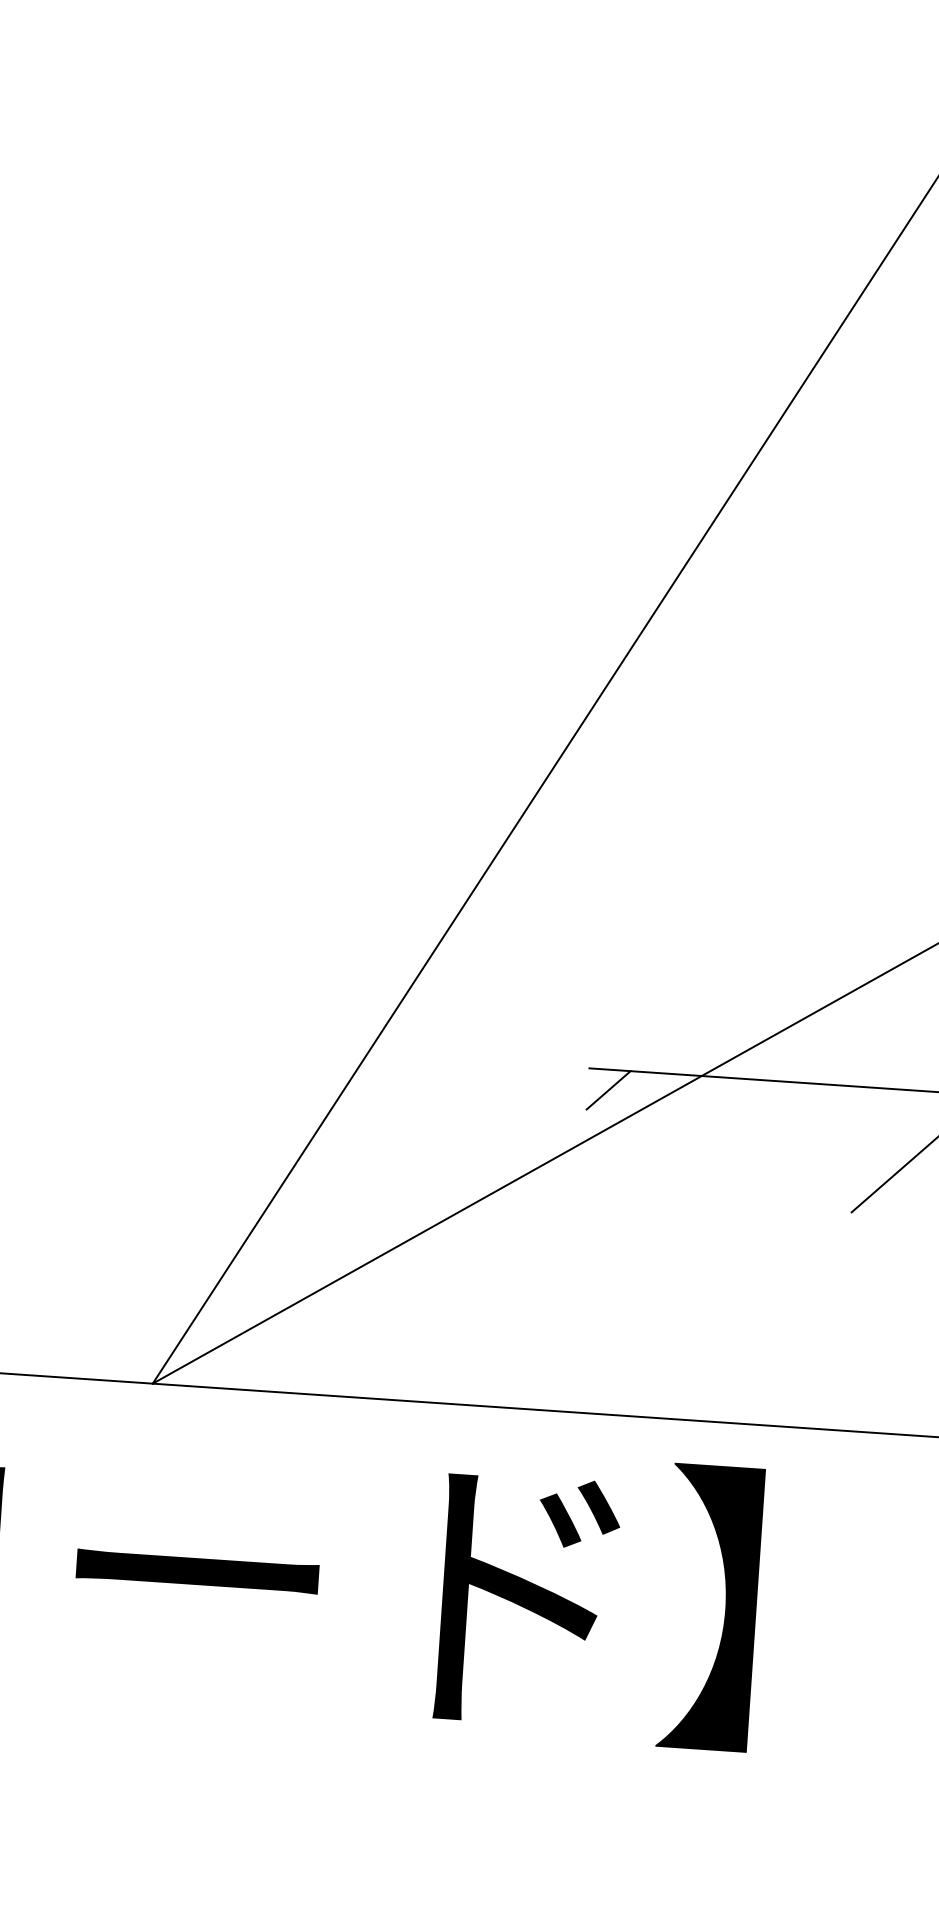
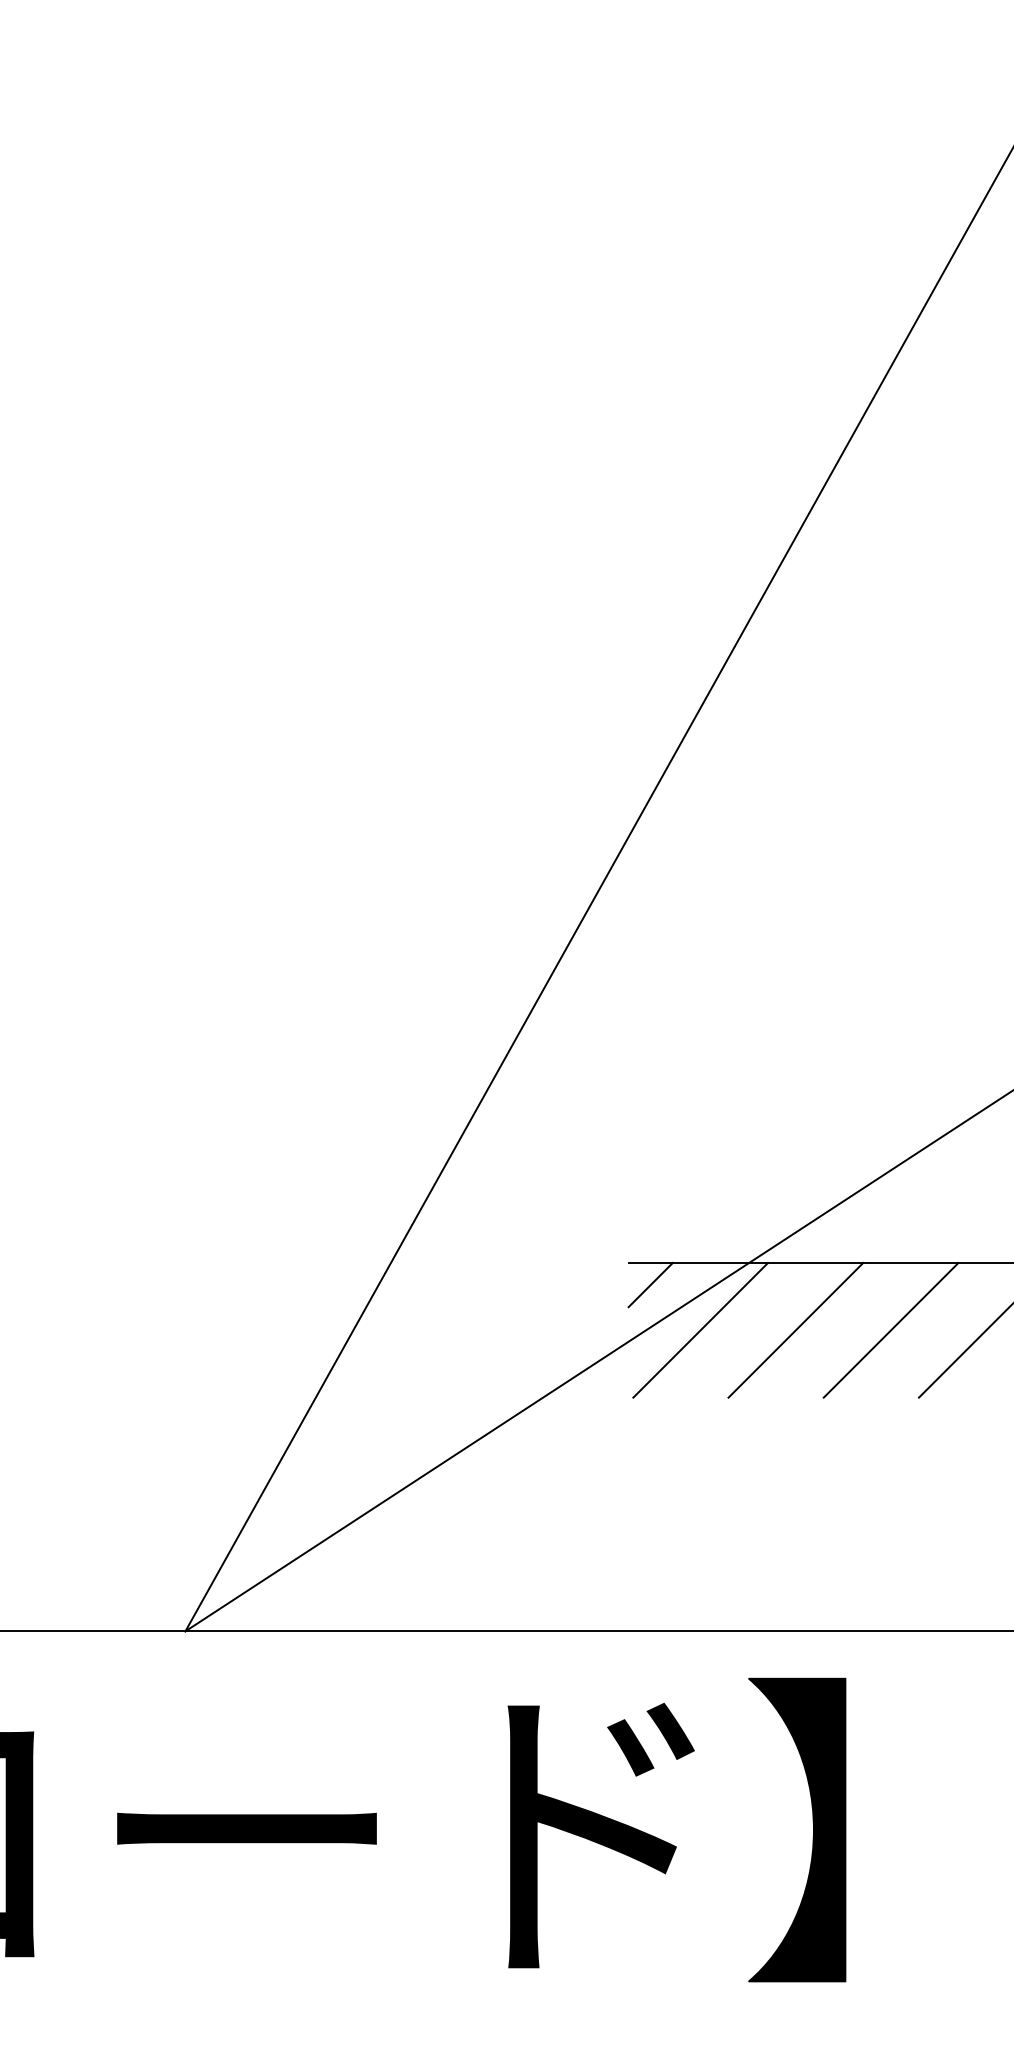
line: (652, 1135) -> (700, 1330), added
line: (740, 1141) -> (795, 1330), added
line: (829, 1147) -> (890, 1330), added

